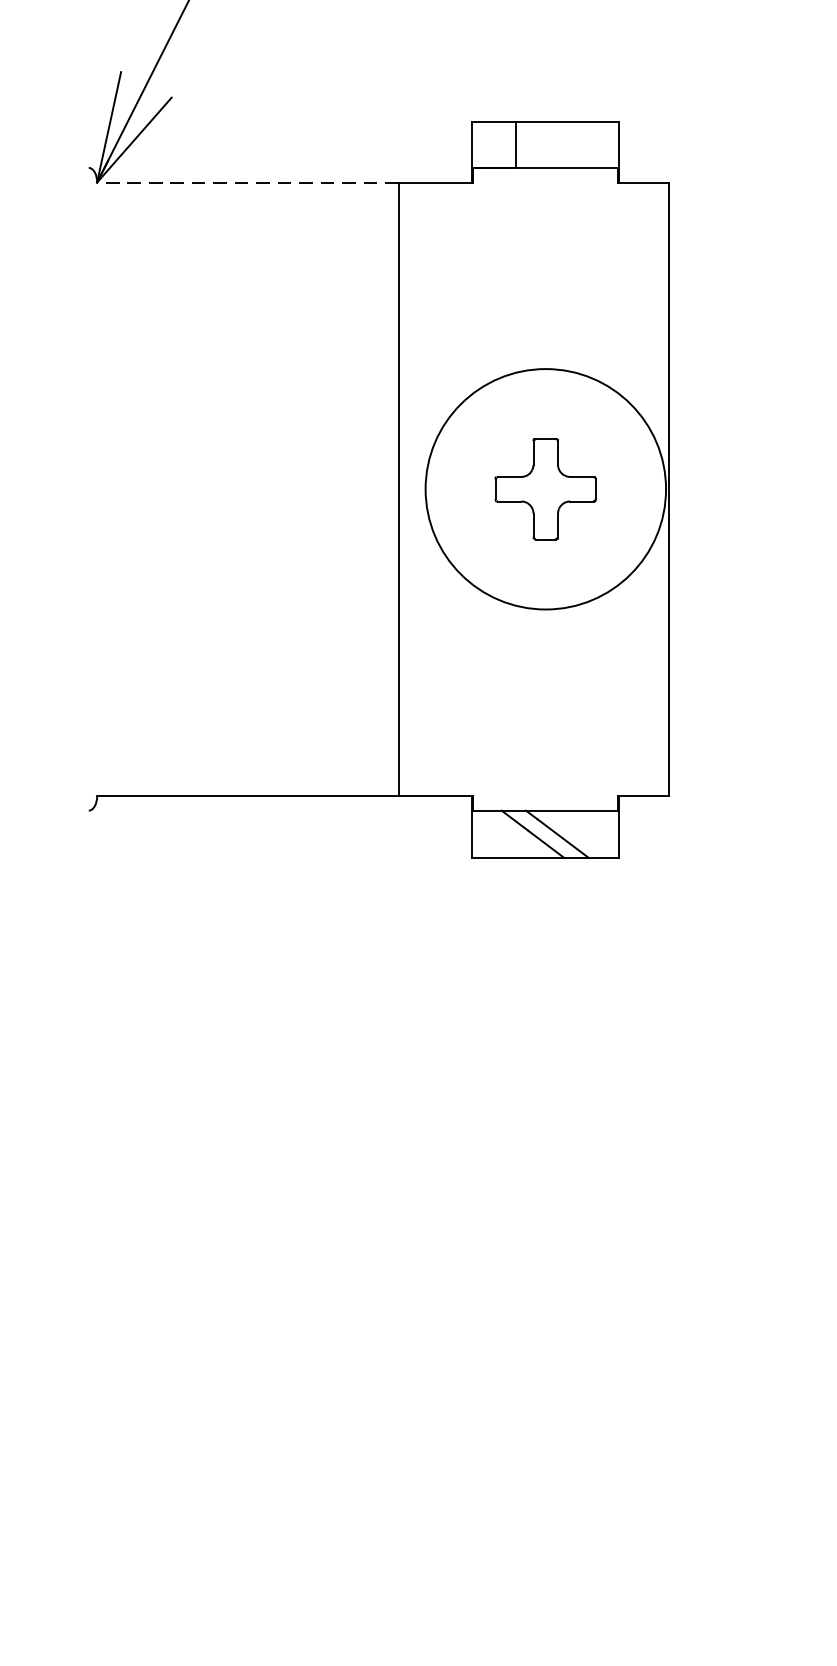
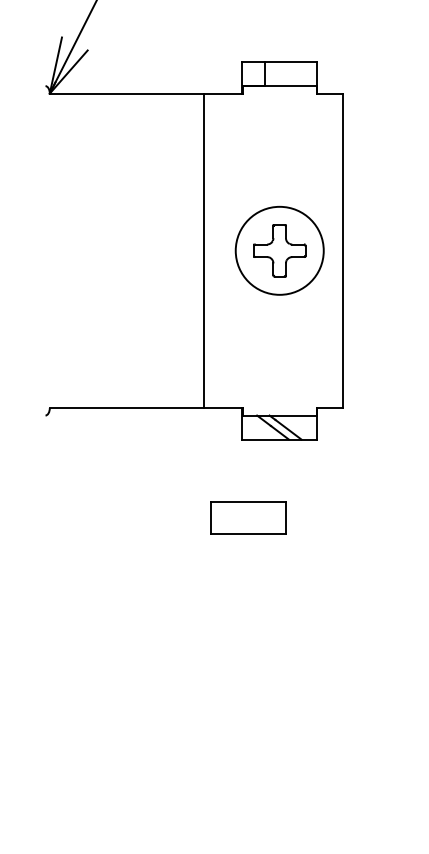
line: (246, 182) -> (126, 93), dashed -> solid
circle: (545, 488) -> (279, 250), size x0.71
part: (484, 1009) -> (248, 517), added

